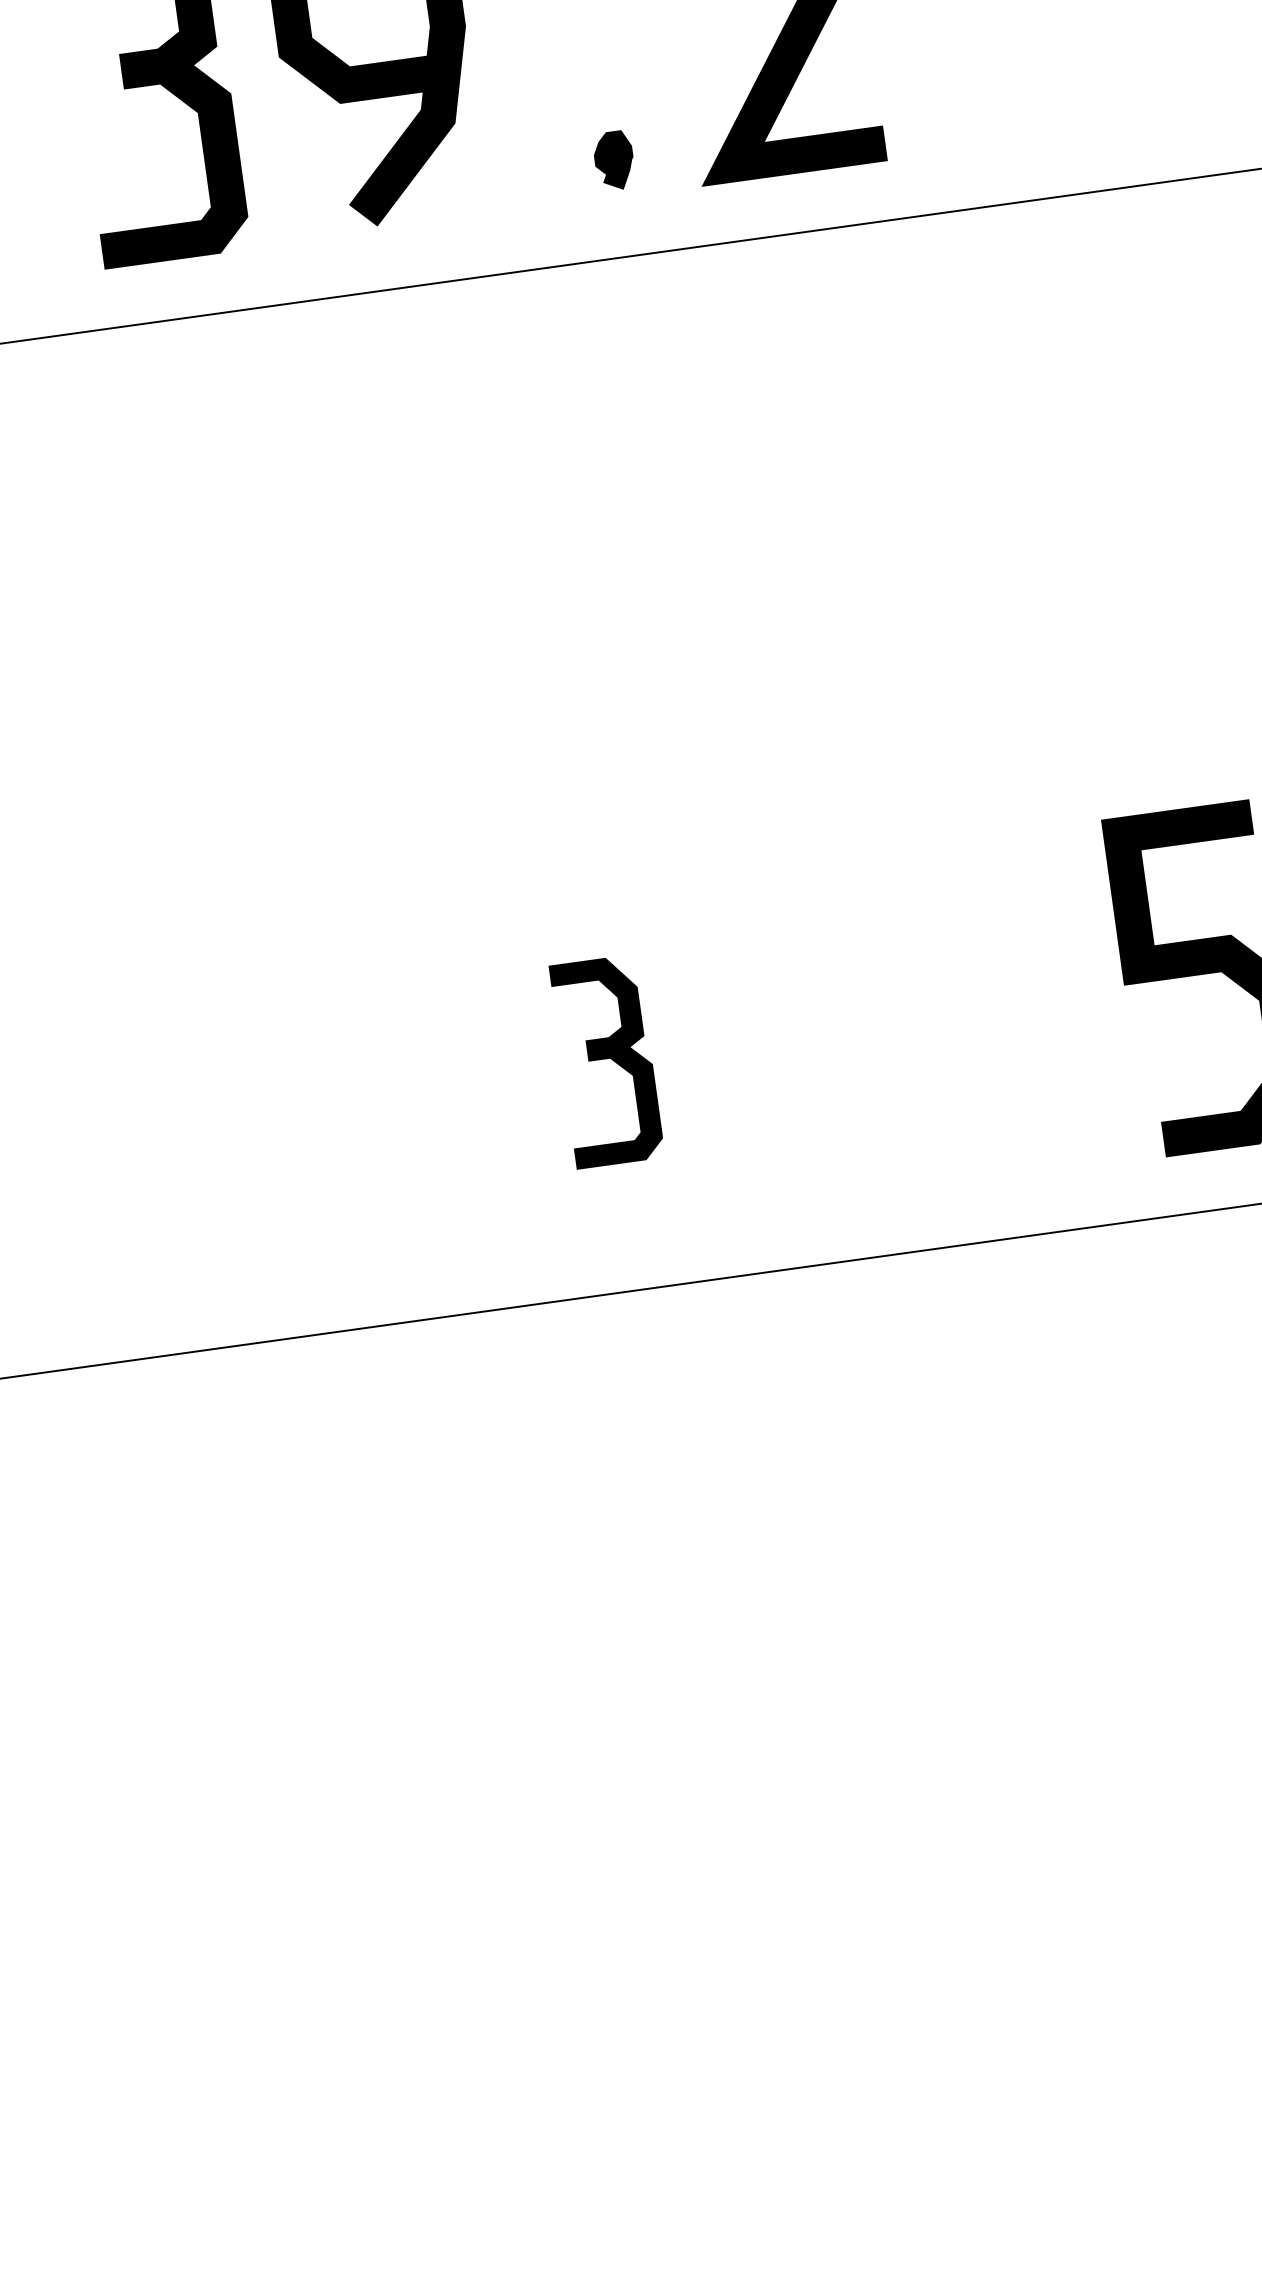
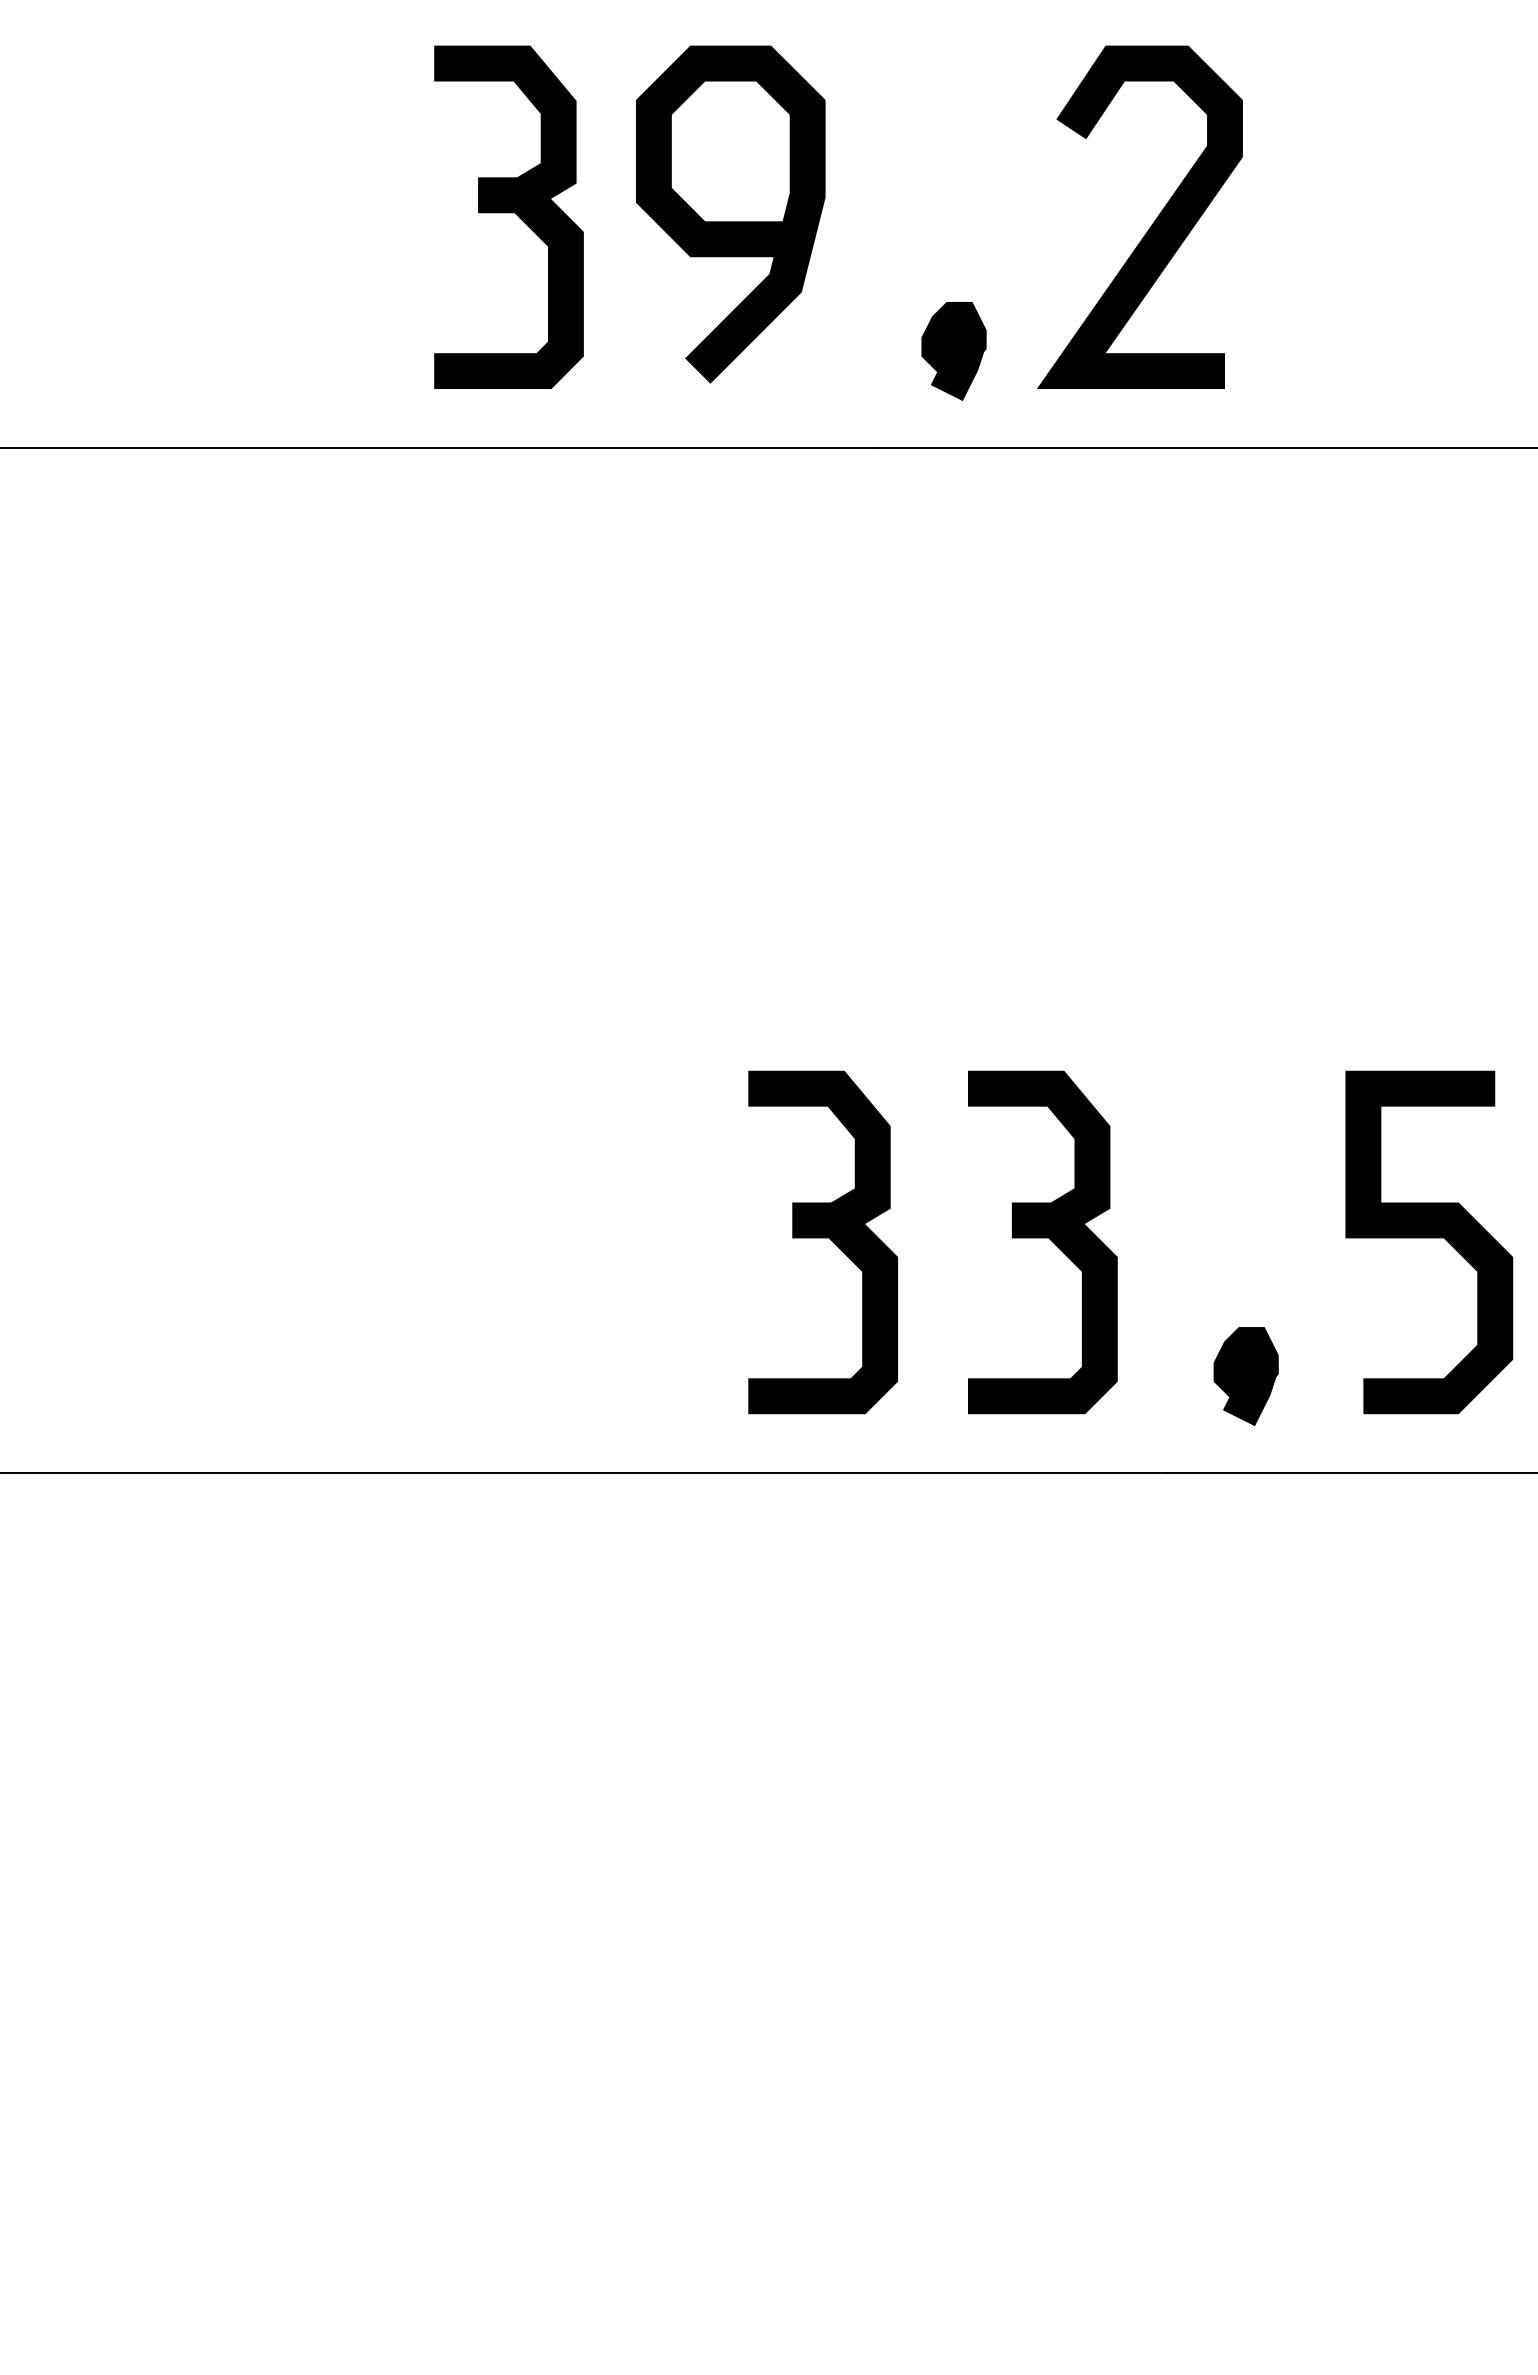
part: (613, 161) -> (953, 351), size x1.67
part: (824, 1031) -> (1042, 1242), added
part: (606, 1061) -> (822, 1242), size x1.67
part: (1043, 1136) -> (1245, 1376), added

